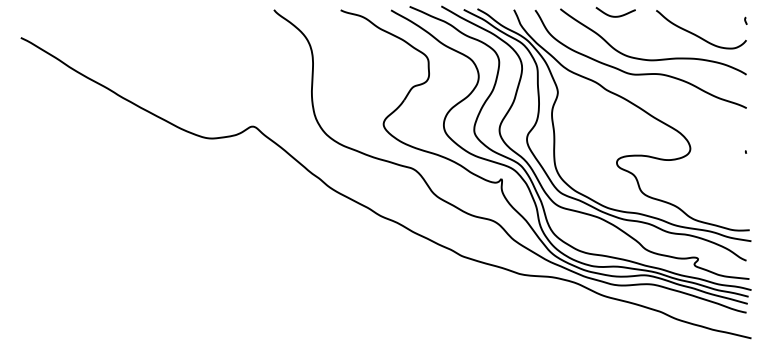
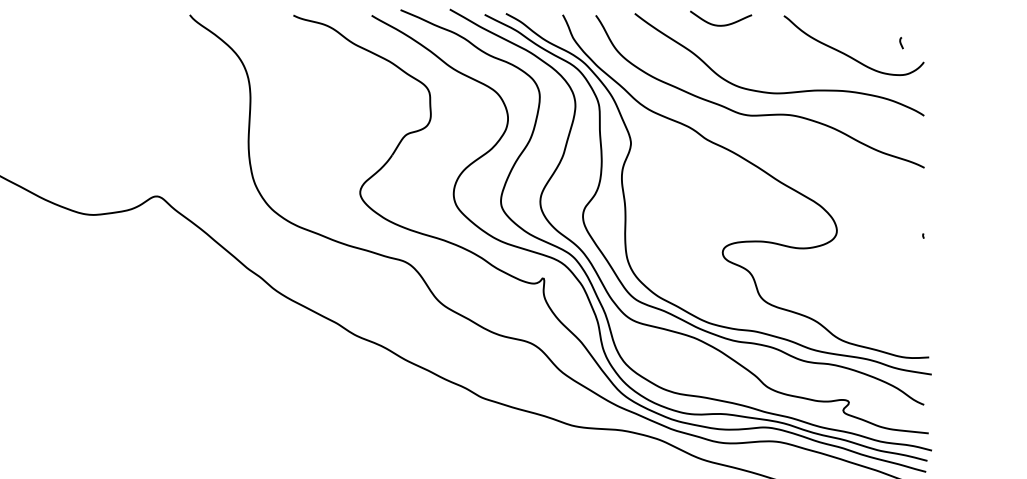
curve: (745, 20) -> (900, 42), moved

